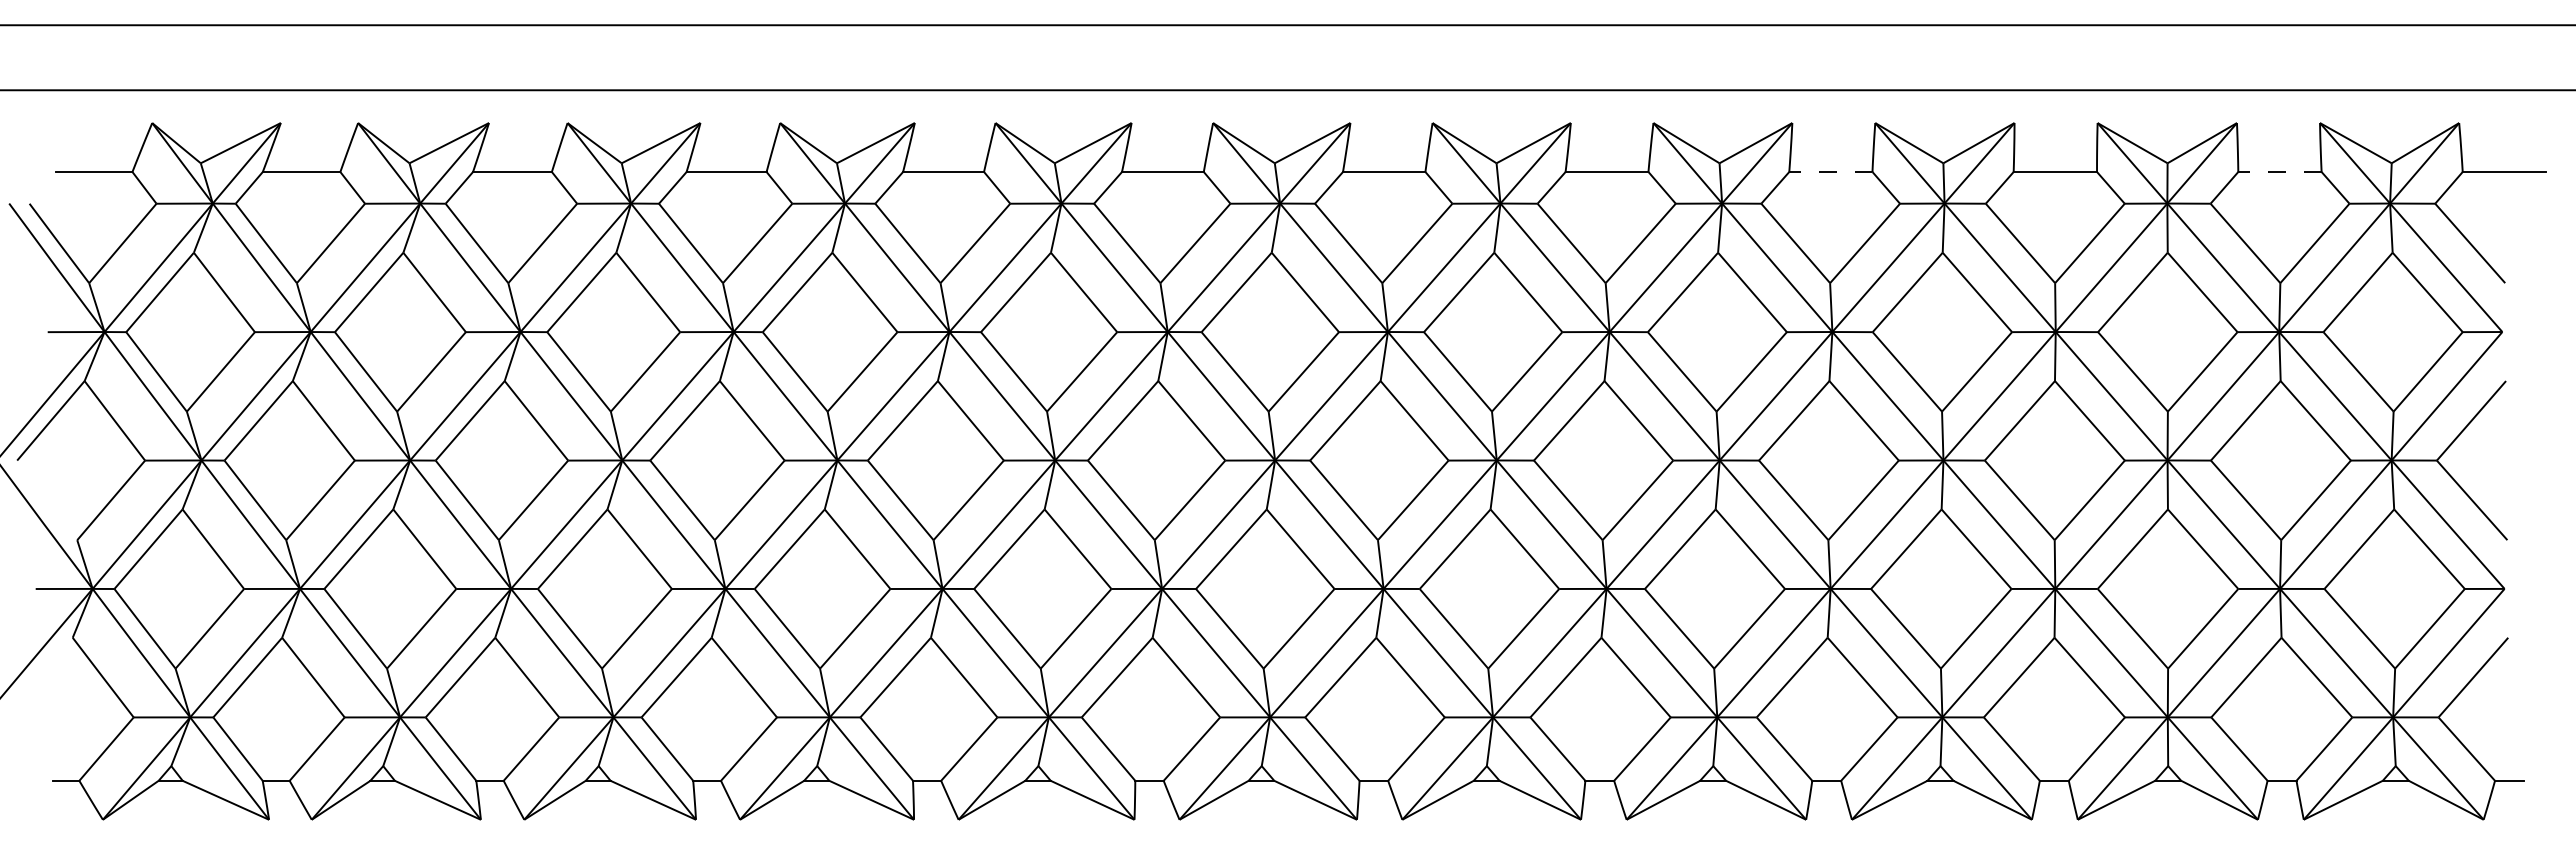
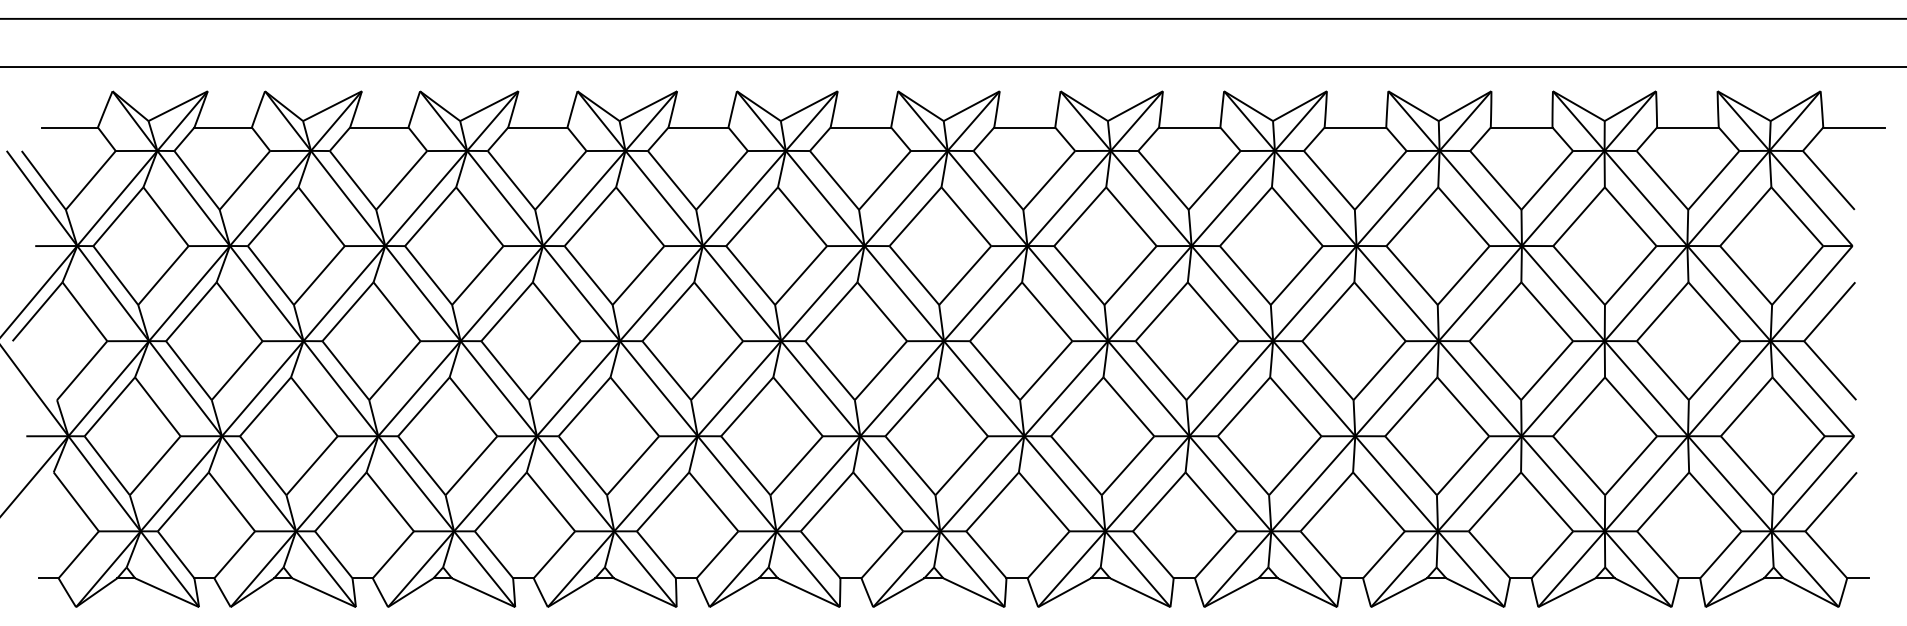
line: (1830, 171) -> (1355, 127), dashed -> solid
line: (2279, 171) -> (1687, 127), dashed -> solid

